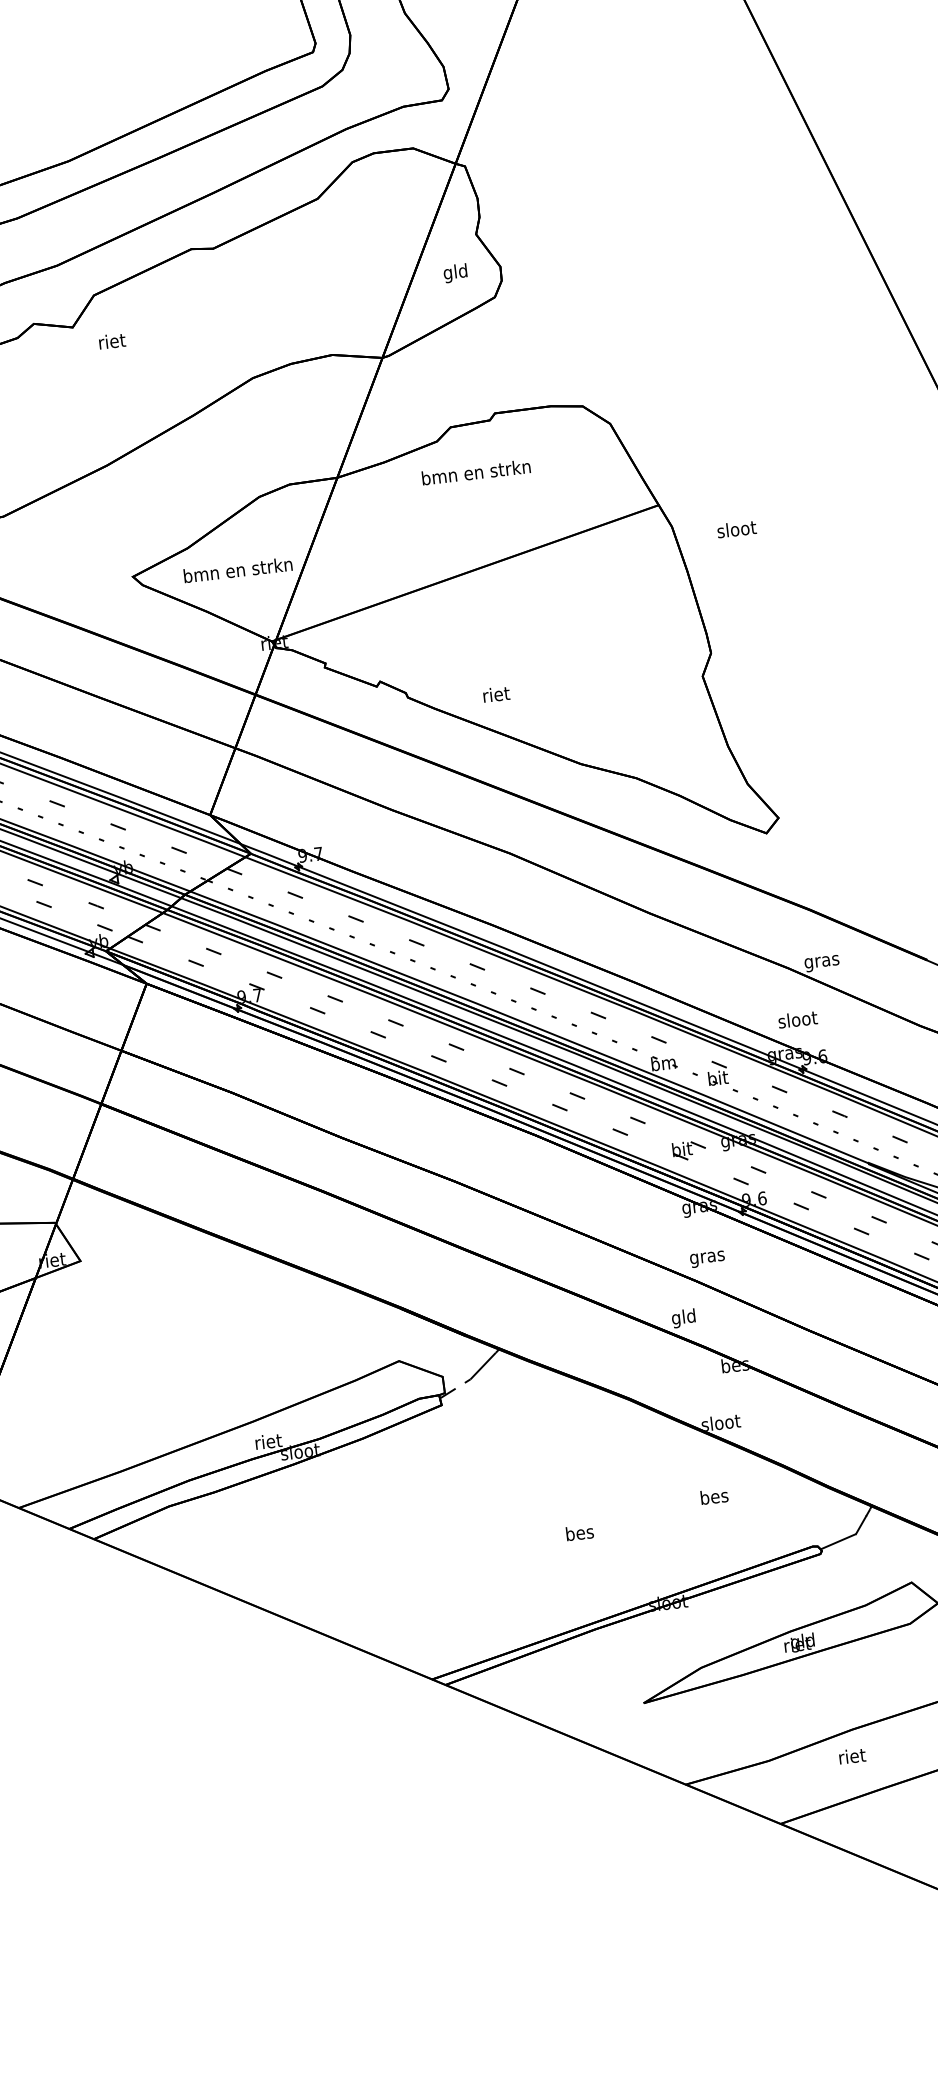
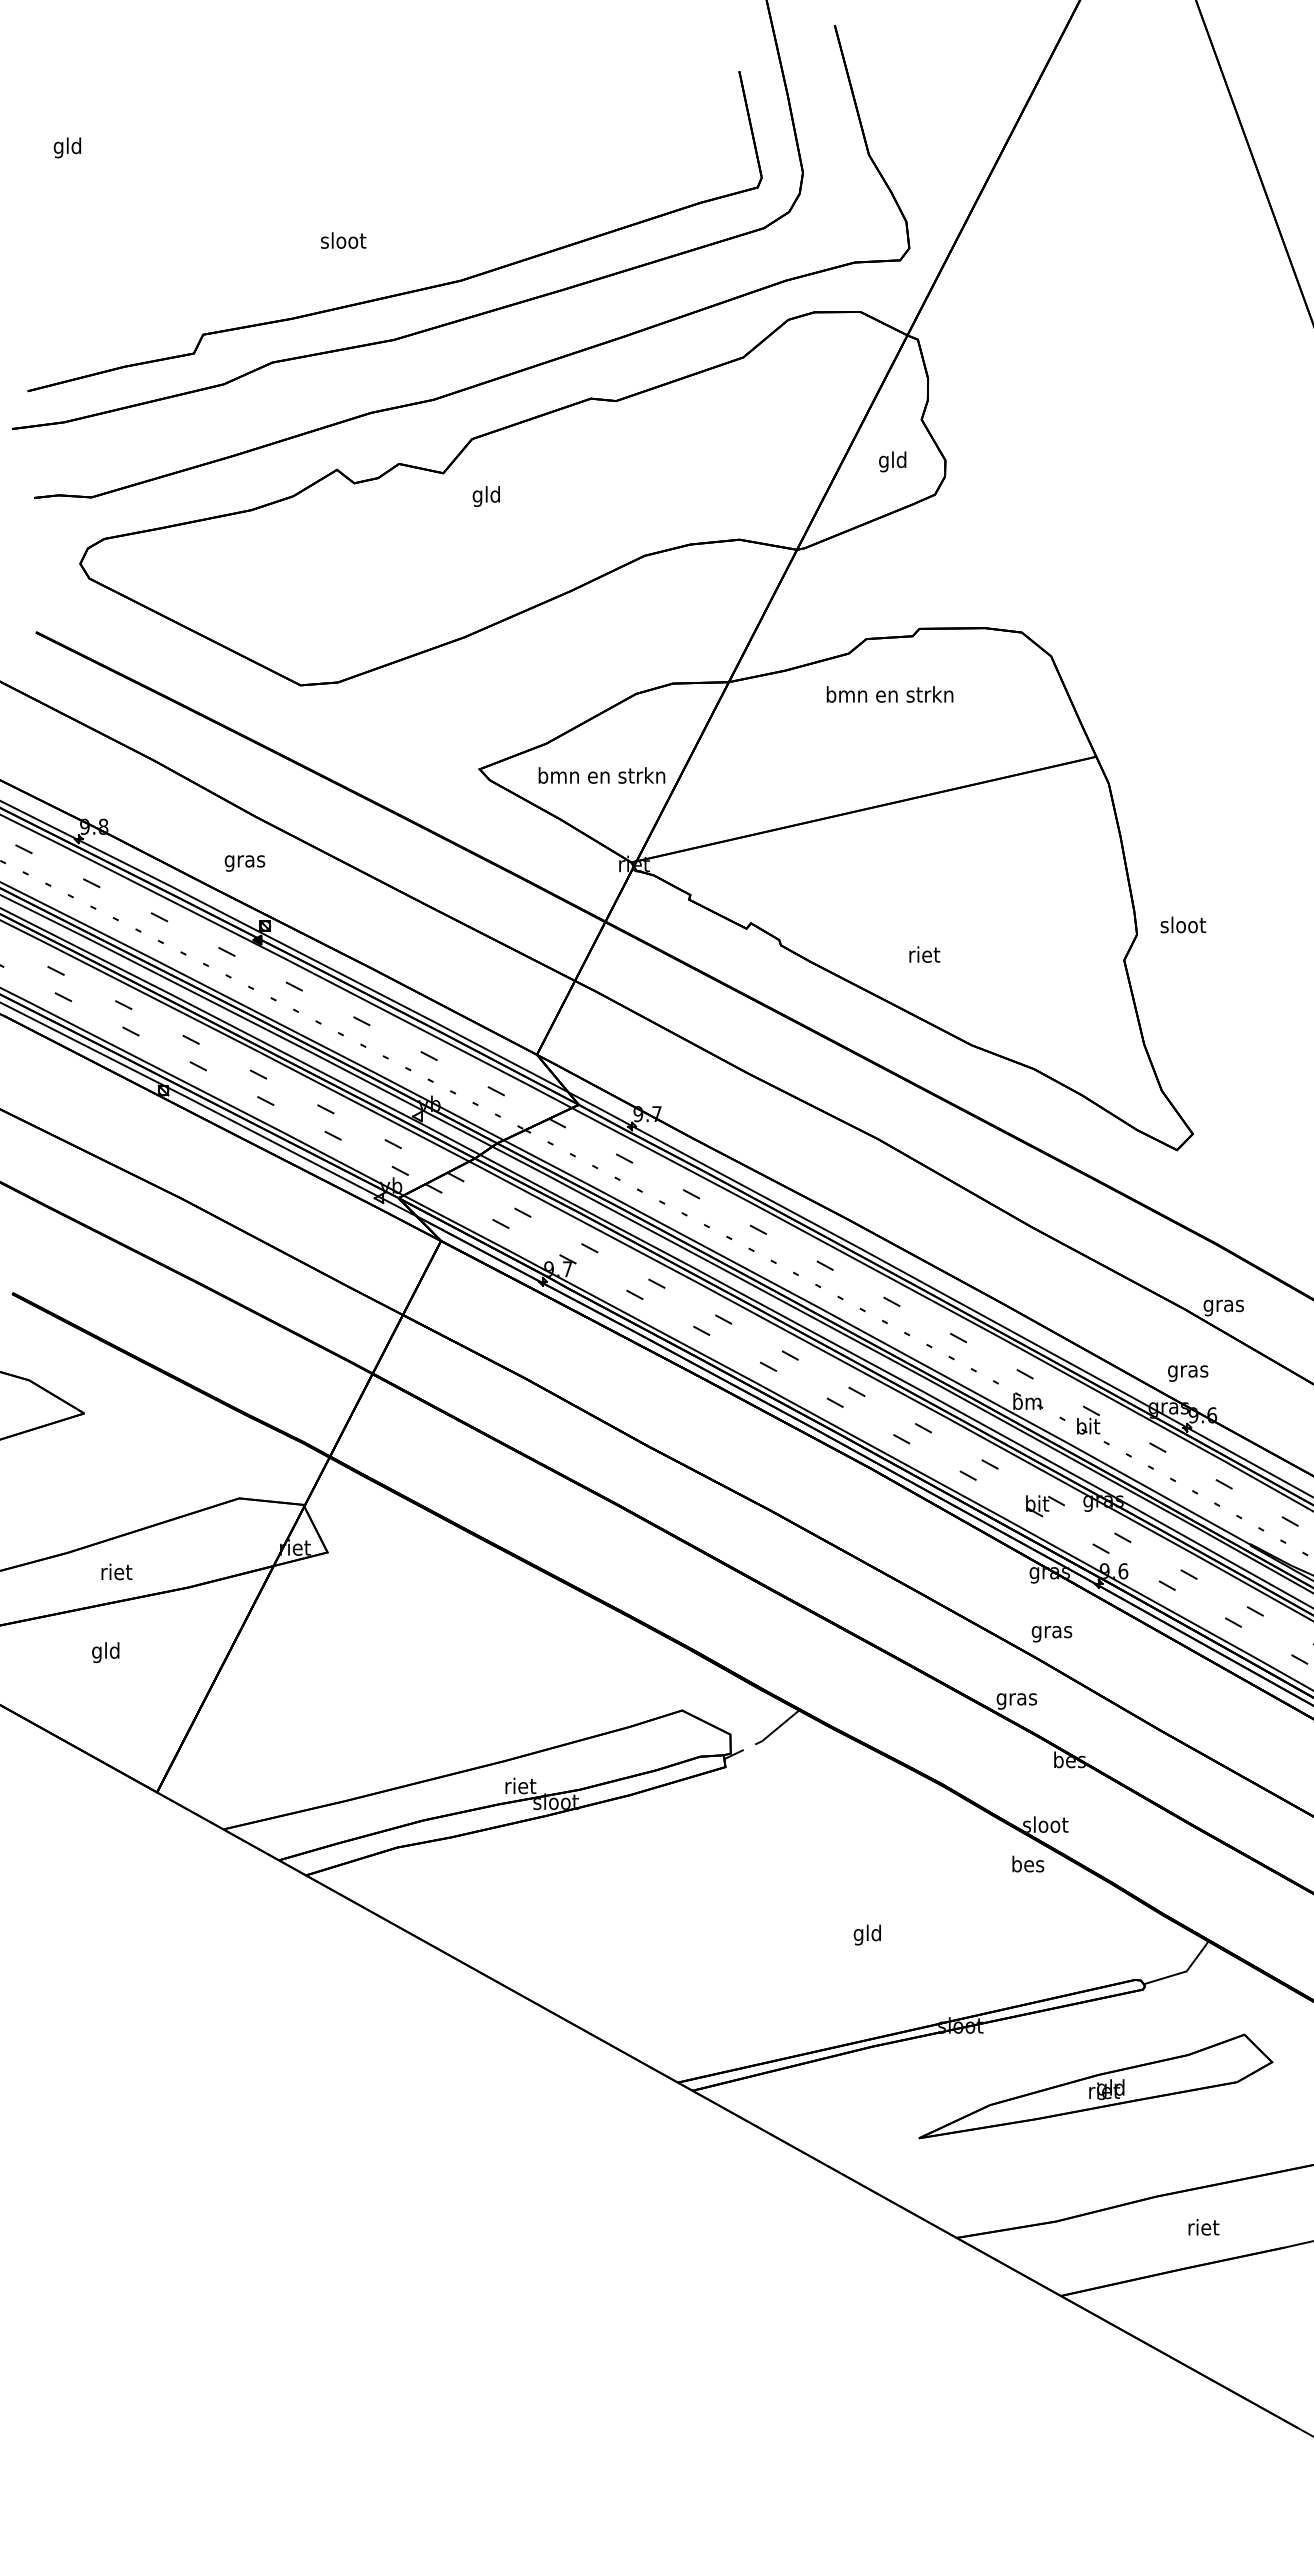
text: (112, 342) -> (487, 496), riet -> gld
text: (736, 528) -> (1183, 924), moved
text: (496, 694) -> (924, 954), moved
text: (798, 1021) -> (1188, 1371), sloot -> gras
text: (683, 1317) -> (1016, 1698), gld -> gras
text: (714, 1496) -> (1028, 1863), moved
text: (579, 1534) -> (867, 1934), bes -> gld
text: (852, 1756) -> (1203, 2227), moved

